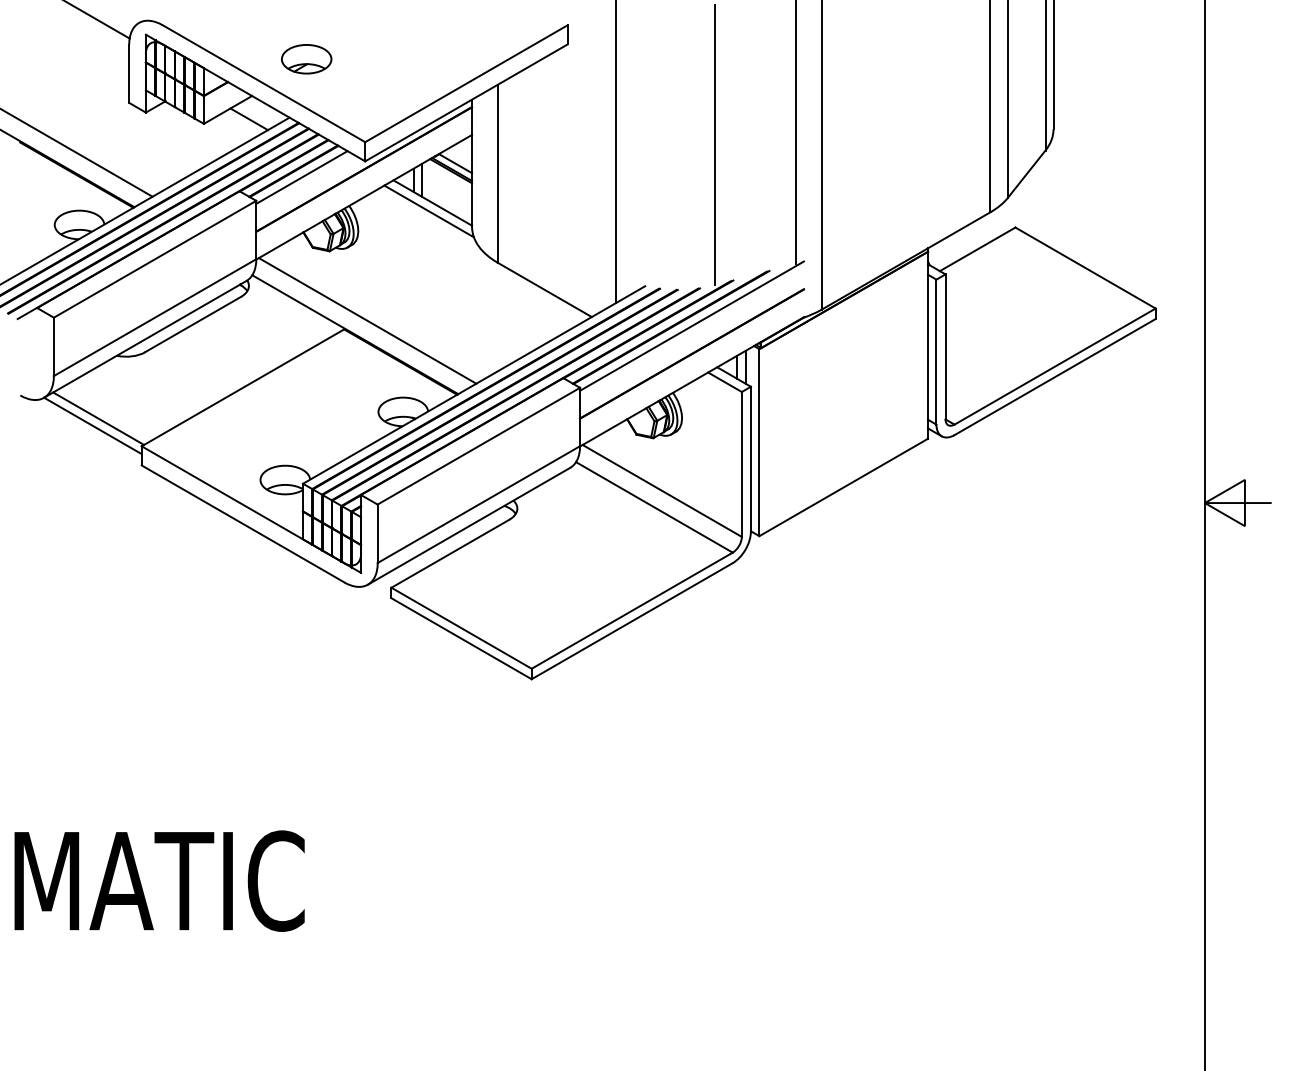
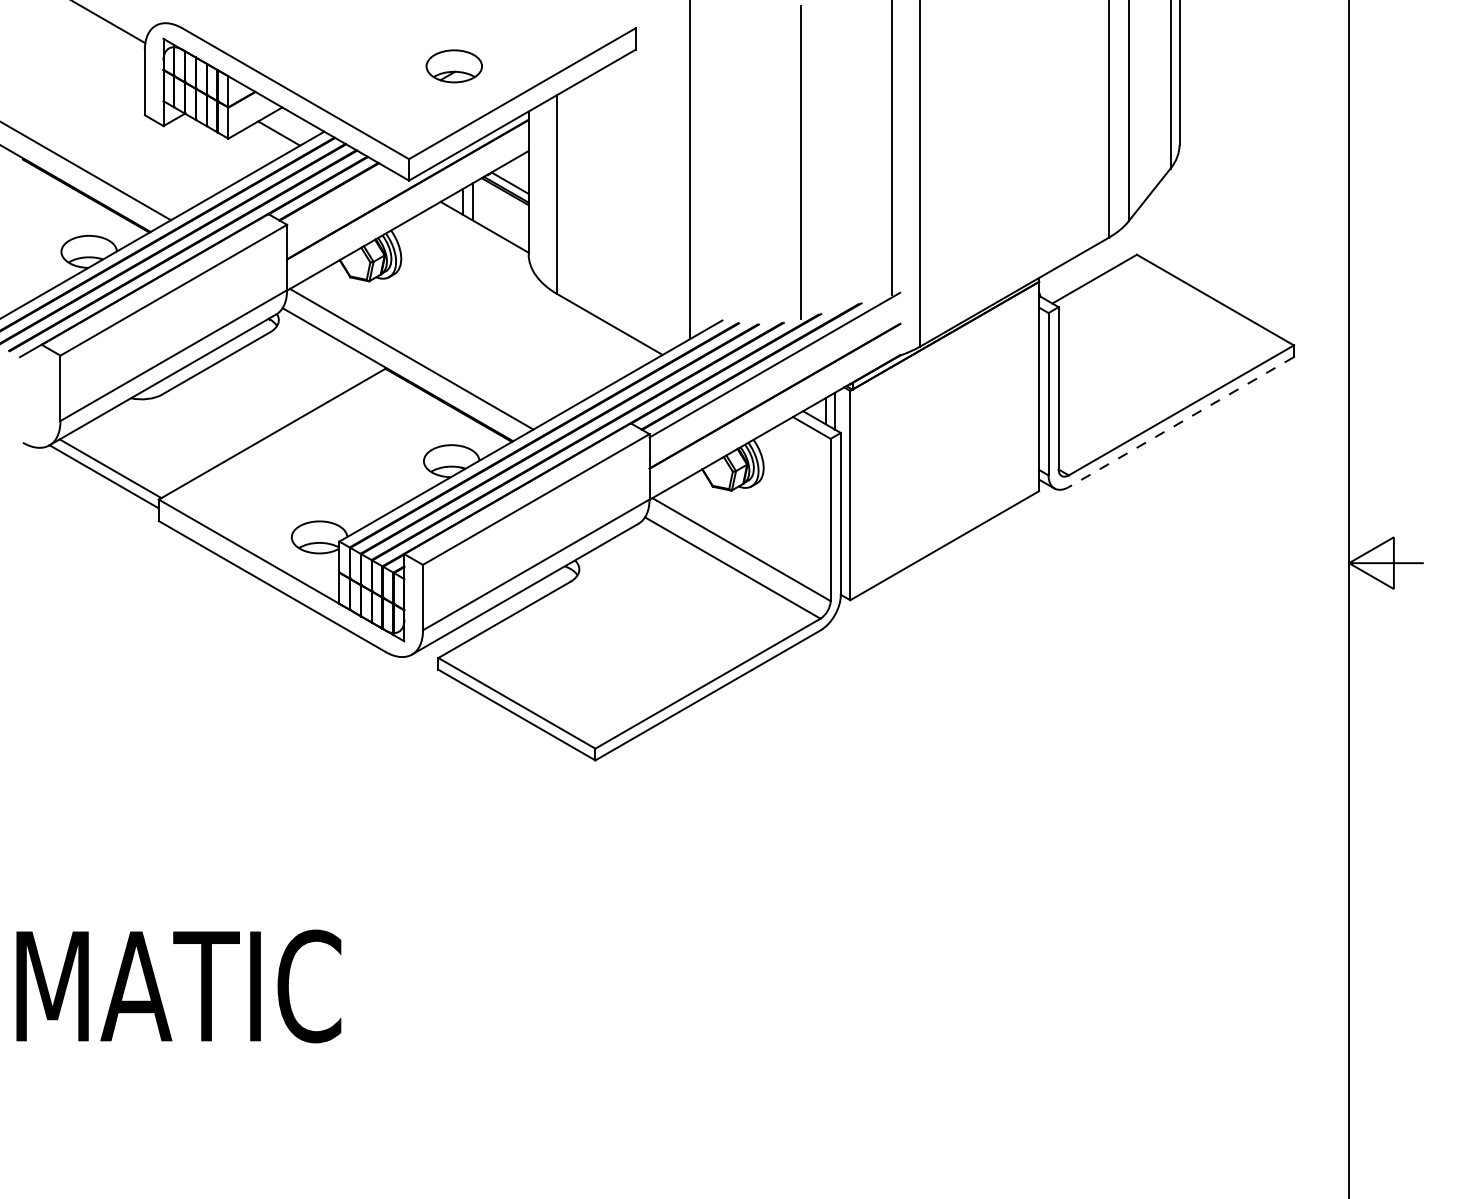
part: (306, 59) -> (454, 66), moved
line: (301, 177) -> (337, 198), removed
line: (428, 211) -> (479, 236), removed
line: (1054, 377) -> (1180, 422), solid -> dashed

